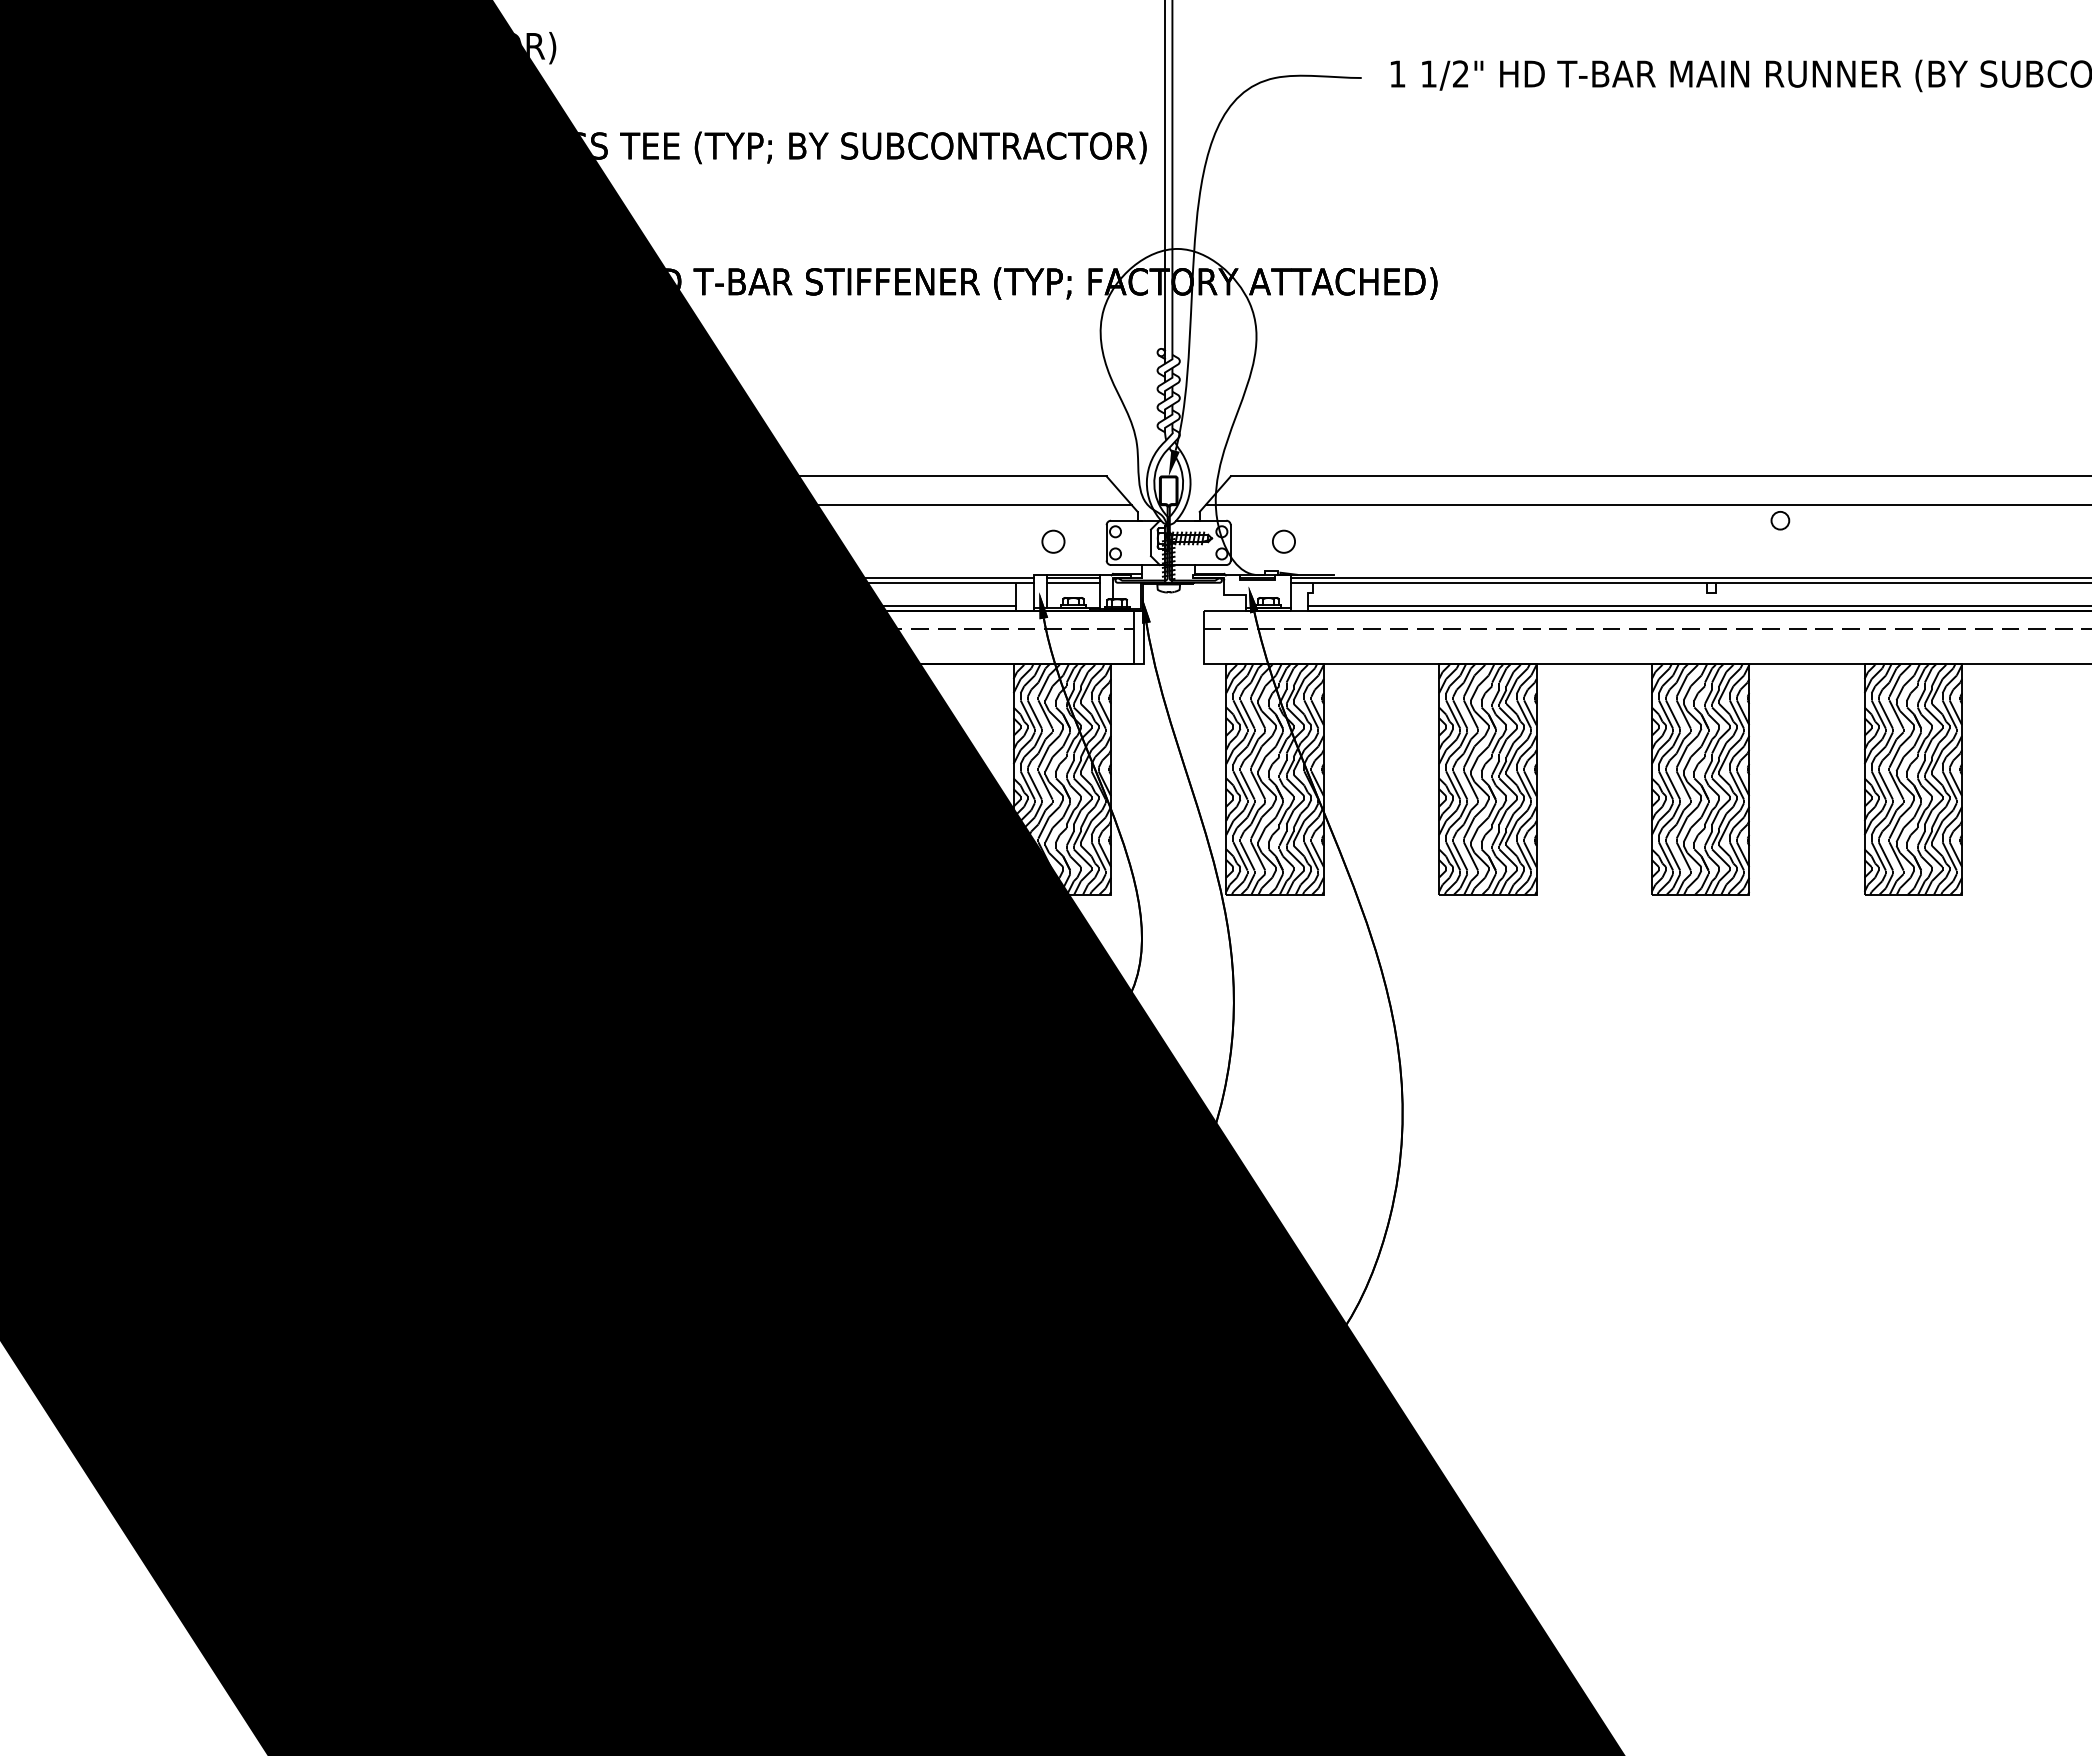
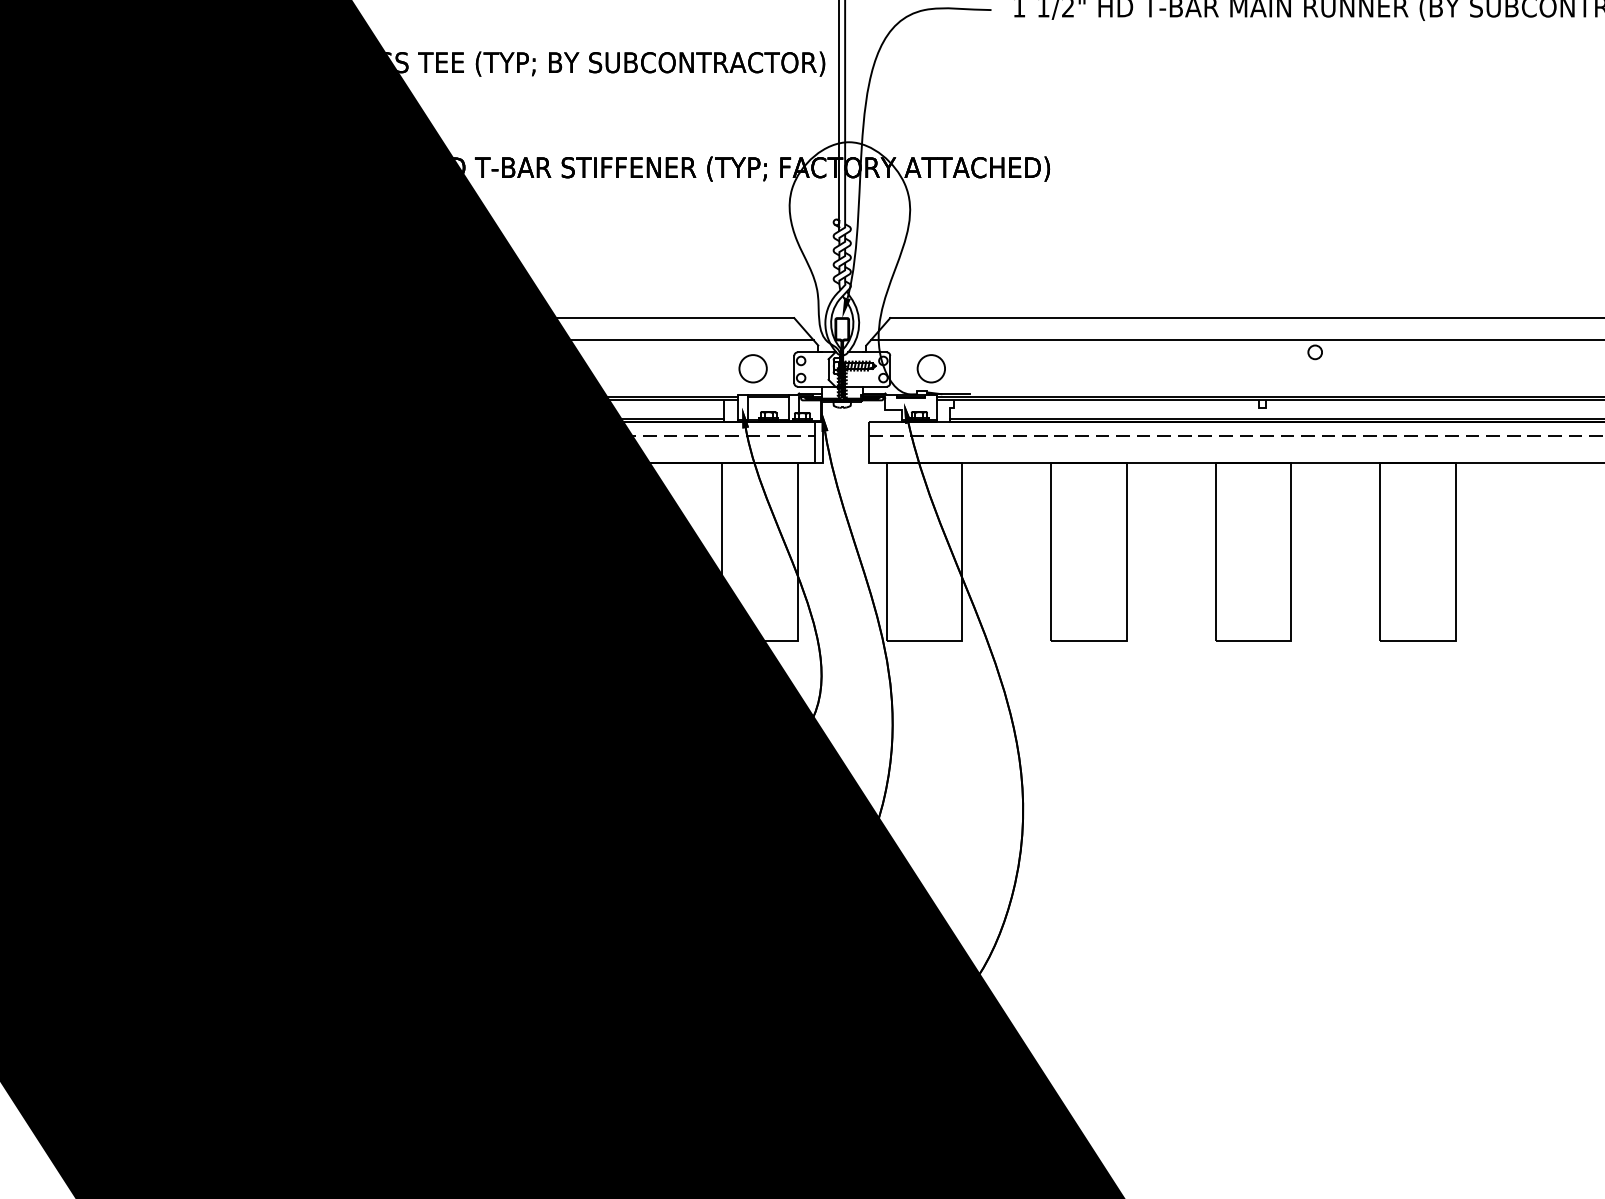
circle: (1053, 541) -> (753, 368), size x1.6
circle: (1283, 541) -> (931, 368), size x1.6
line: (1072, 582) -> (767, 400), removed
hatch: (1062, 779) -> (760, 552), removed
hatch: (1274, 779) -> (924, 552), removed
hatch: (1487, 779) -> (1088, 552), removed
hatch: (1700, 779) -> (1253, 552), removed
hatch: (1913, 779) -> (1418, 552), removed

